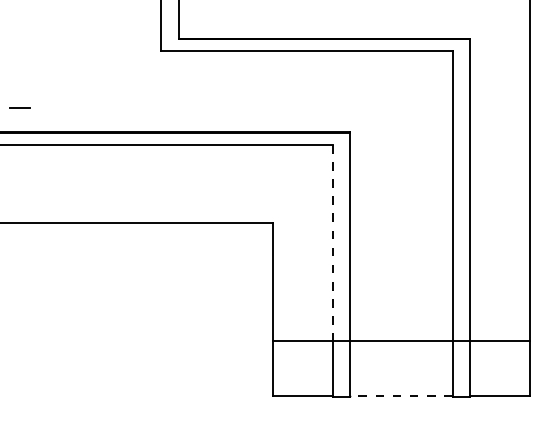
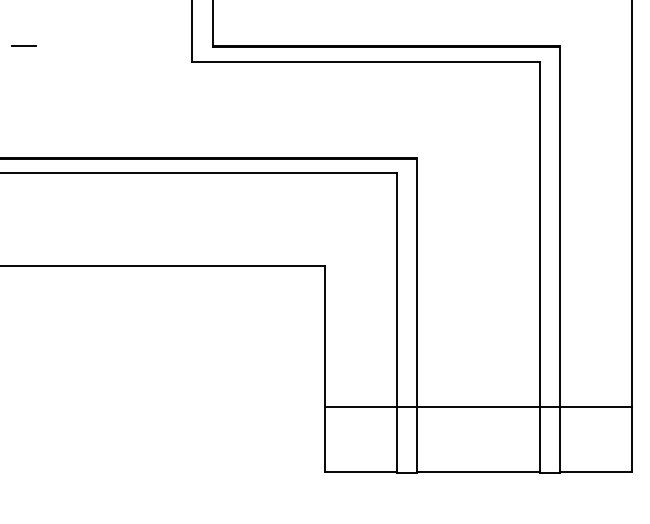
line: (19, 107) -> (23, 45), moved
line: (332, 243) -> (396, 290), dashed -> solid
line: (401, 396) -> (478, 472), dashed -> solid

